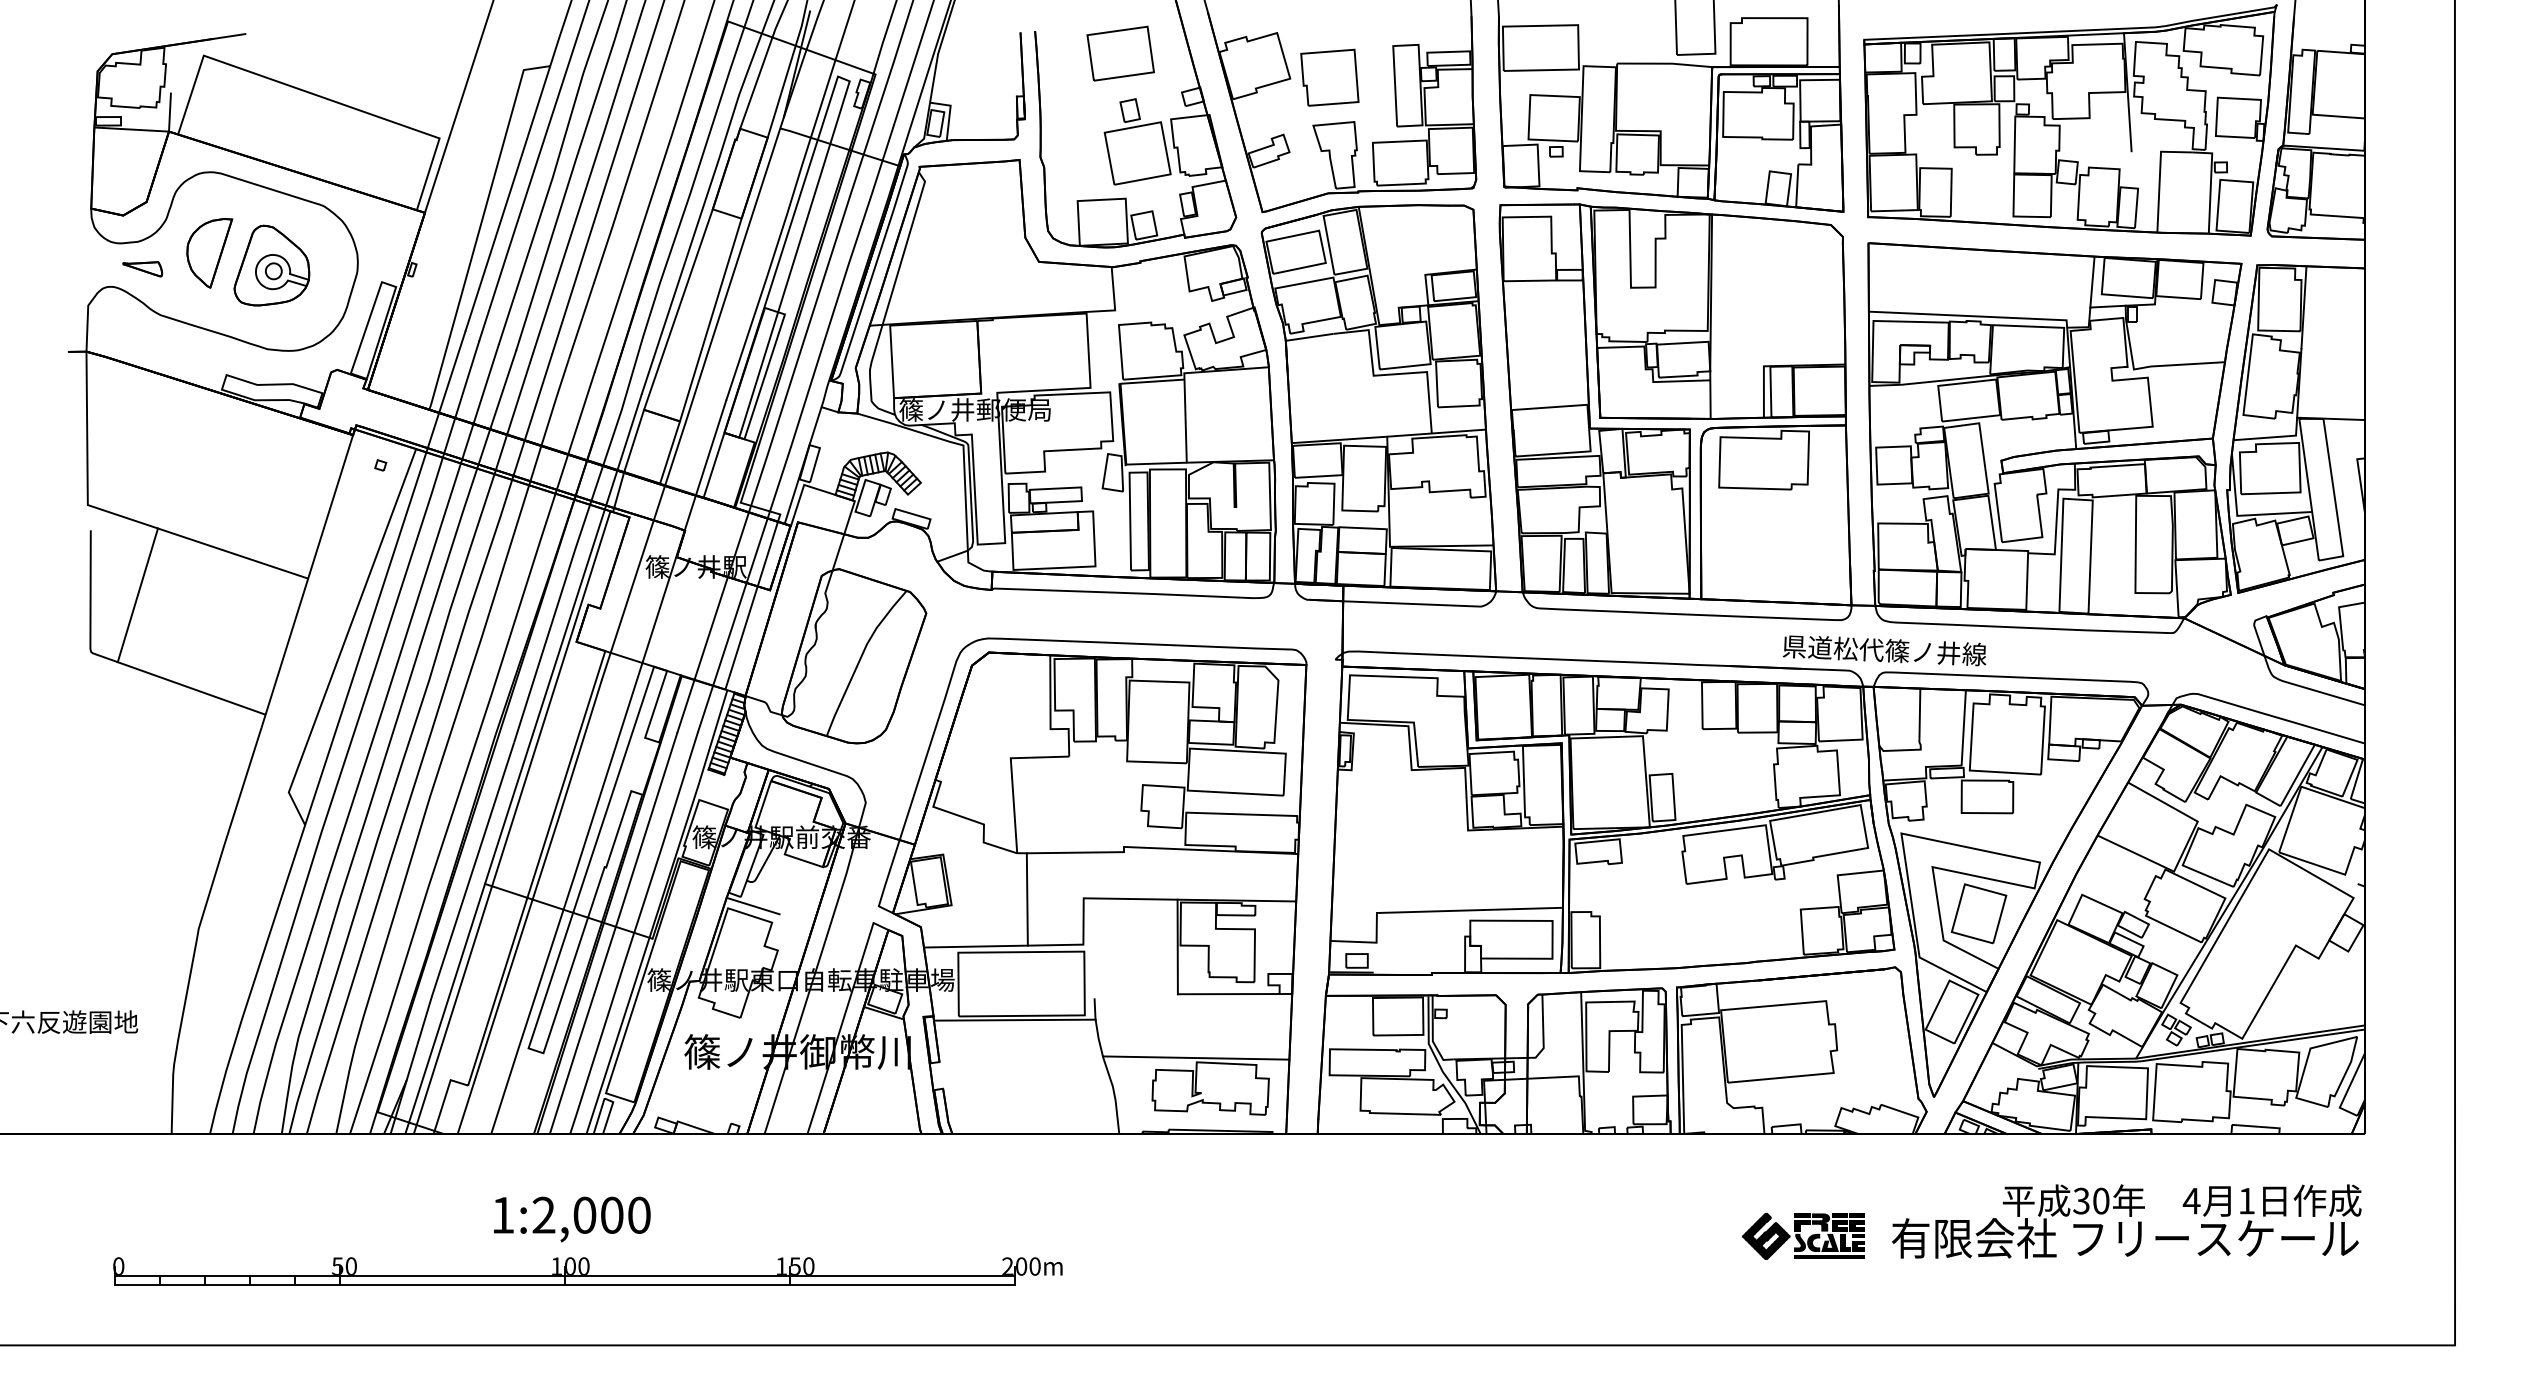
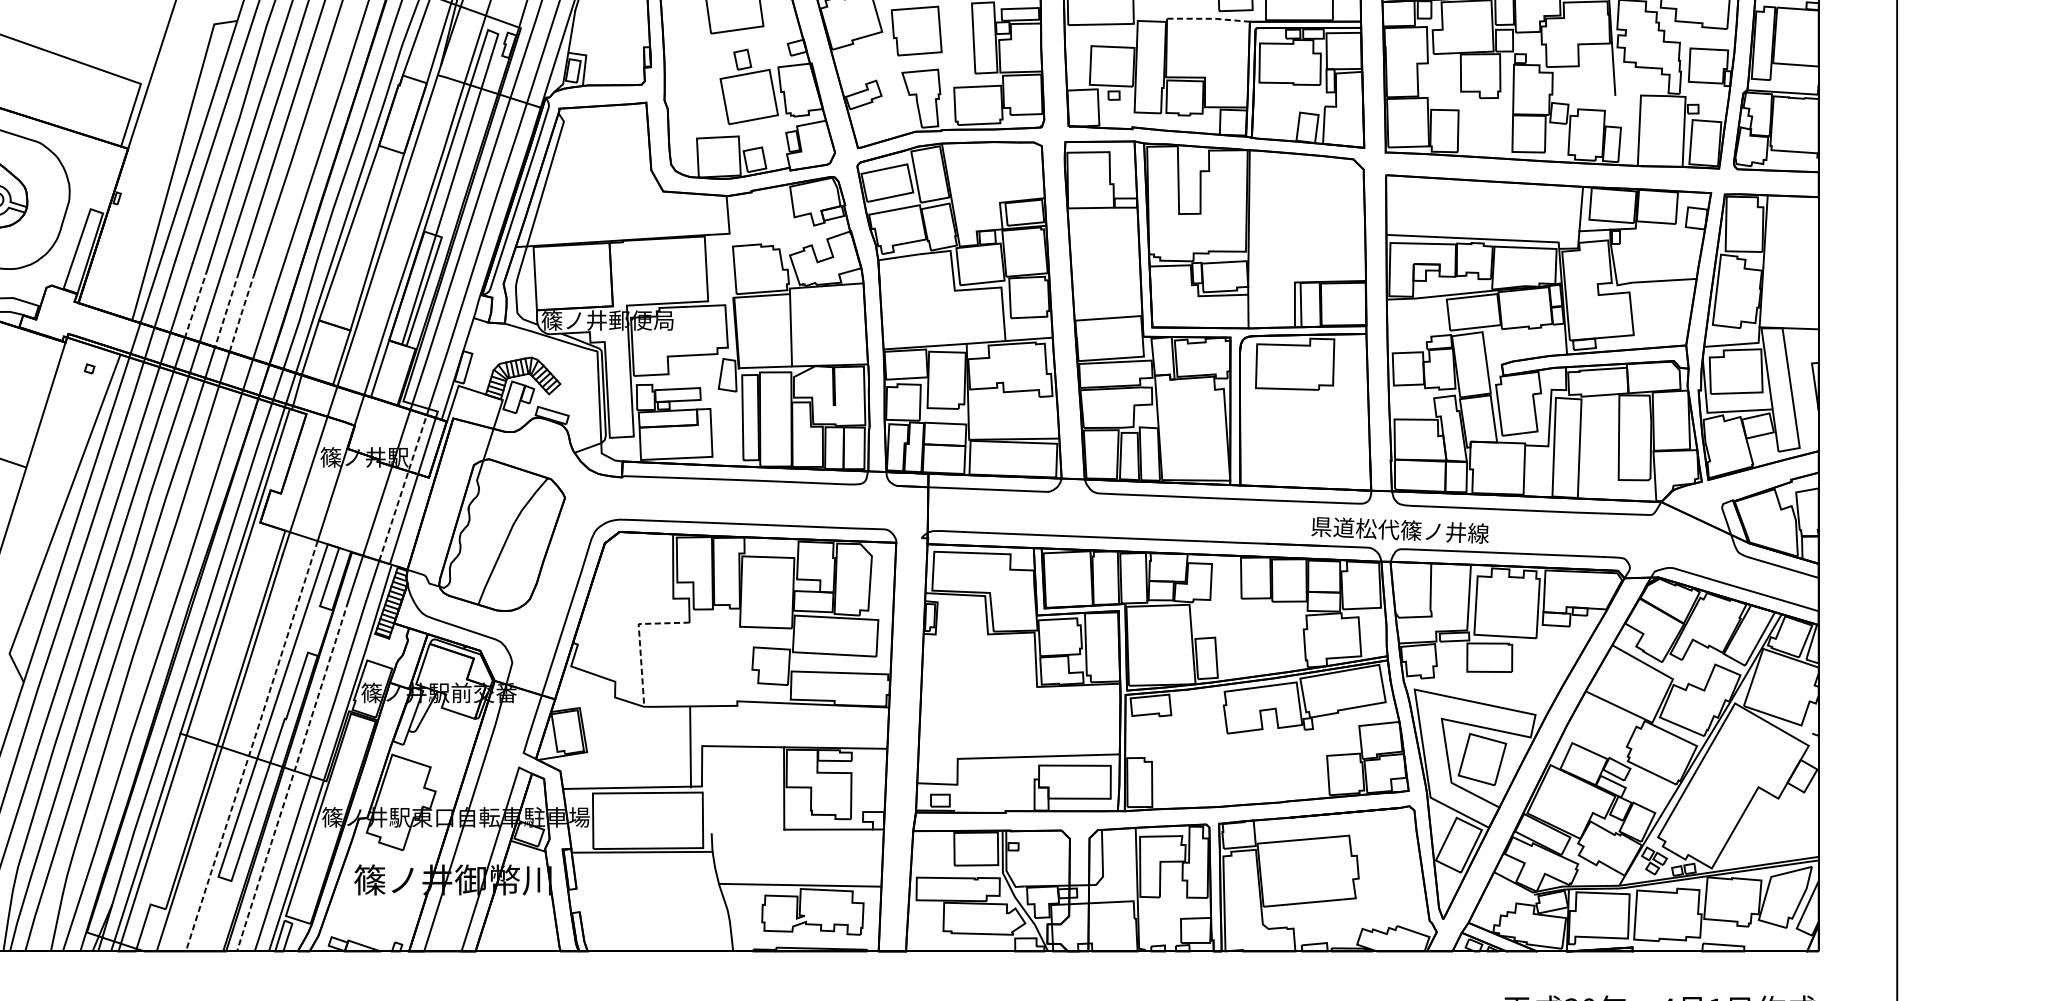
line: (1665, 63) -> (1209, 18), solid -> dashed
line: (503, 390) -> (196, 303), solid -> dashed
line: (538, 397) -> (227, 309), solid -> dashed
line: (555, 401) -> (241, 313), solid -> dashed
line: (740, 601) -> (403, 487), solid -> dashed
line: (1011, 776) -> (639, 639), solid -> dashed
line: (566, 899) -> (251, 747), solid -> dashed
line: (1026, 899) -> (689, 747), moved
line: (752, 905) -> (413, 752), removed
line: (613, 934) -> (292, 777), solid -> dashed

